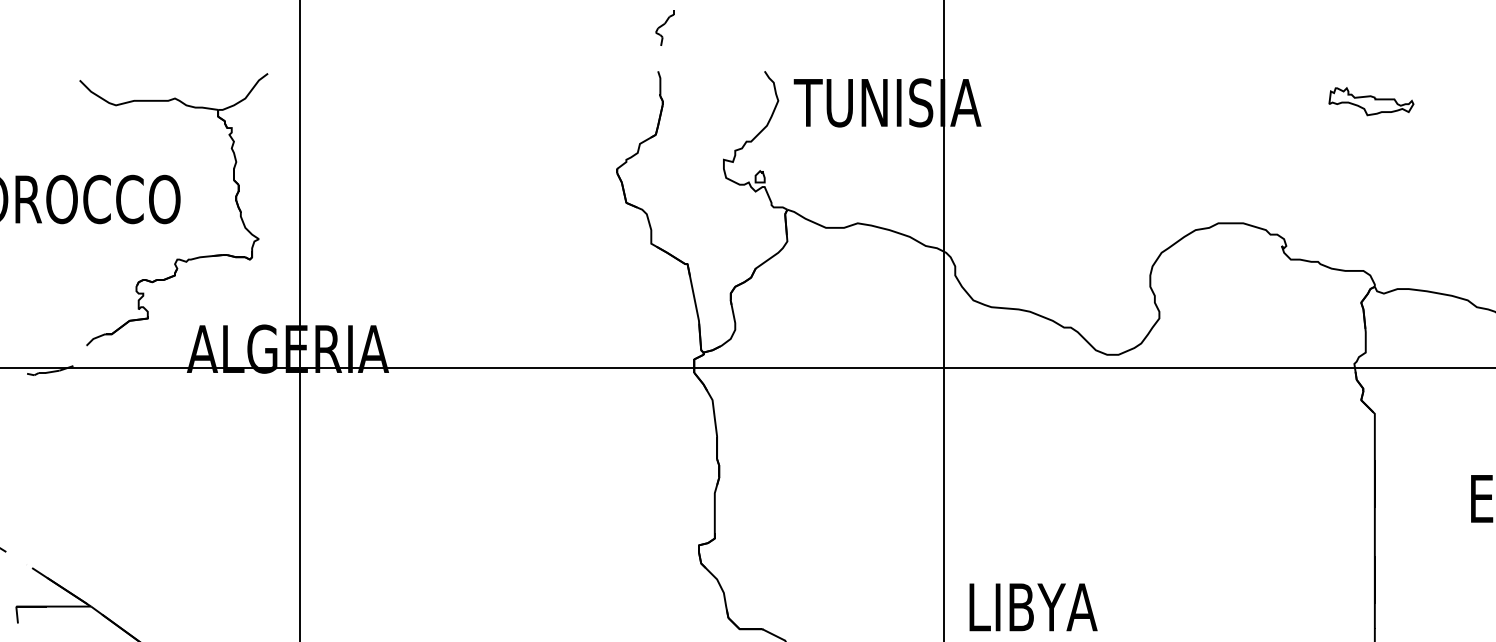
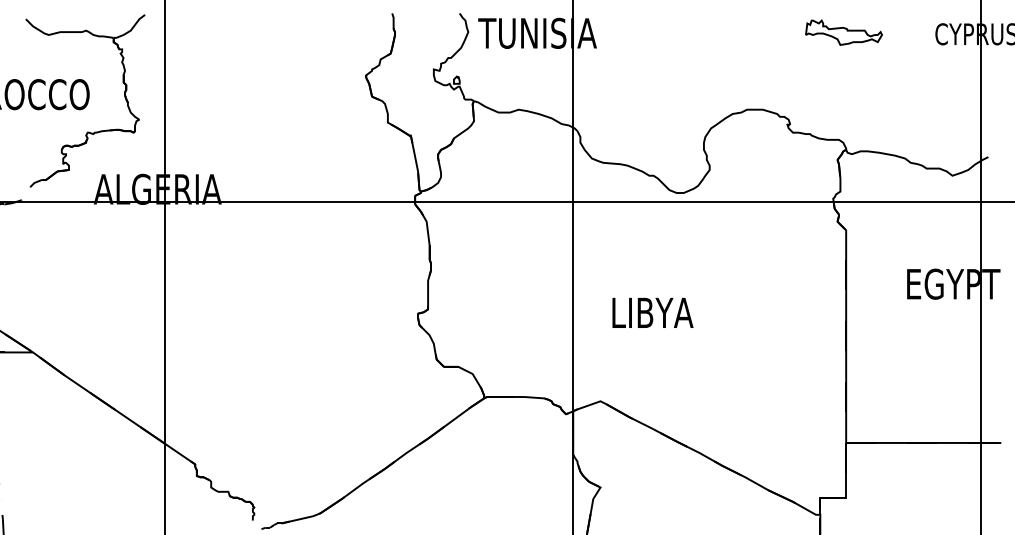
part: (1370, 101) -> (843, 32), size x1.43
text: (1032, 606) -> (652, 312), moved

